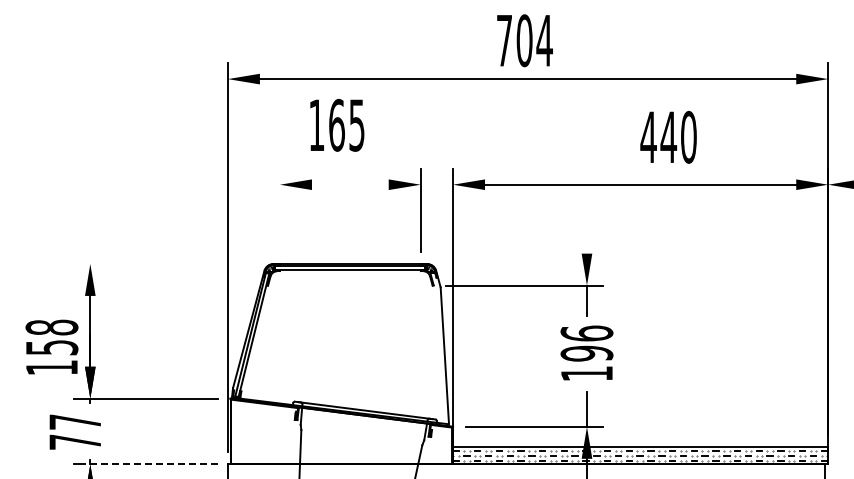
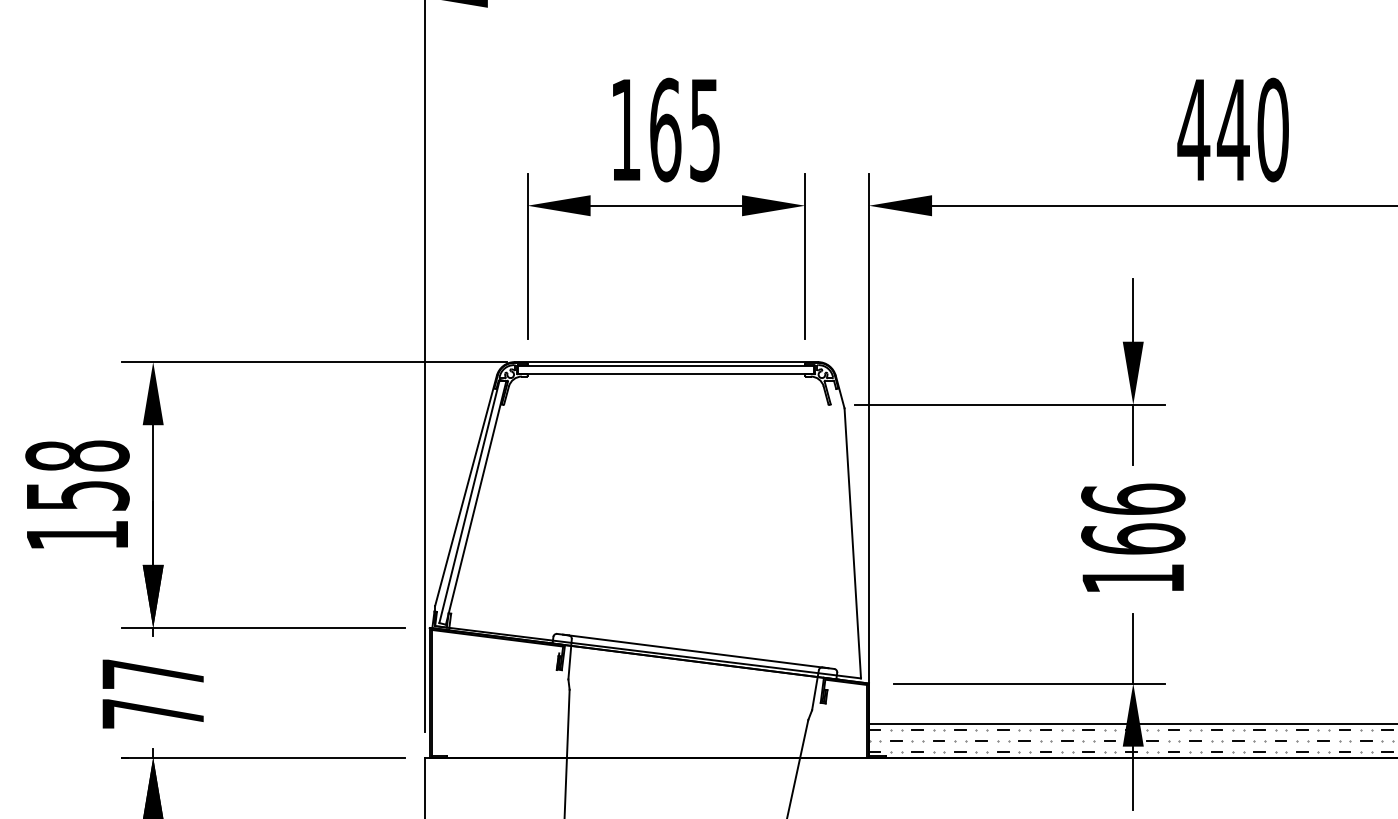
text: (337, 125) -> (666, 130), moved
text: (668, 137) -> (1232, 130), moved
line: (349, 184) -> (664, 205), added
line: (280, 210) -> (528, 256), added
line: (586, 237) -> (1132, 309), added
line: (171, 263) -> (313, 361), added
text: (51, 346) -> (76, 493), moved
text: (586, 353) -> (1132, 538), 196 -> 166
text: (74, 431) -> (151, 692), moved
line: (146, 464) -> (264, 757), dashed -> solid

